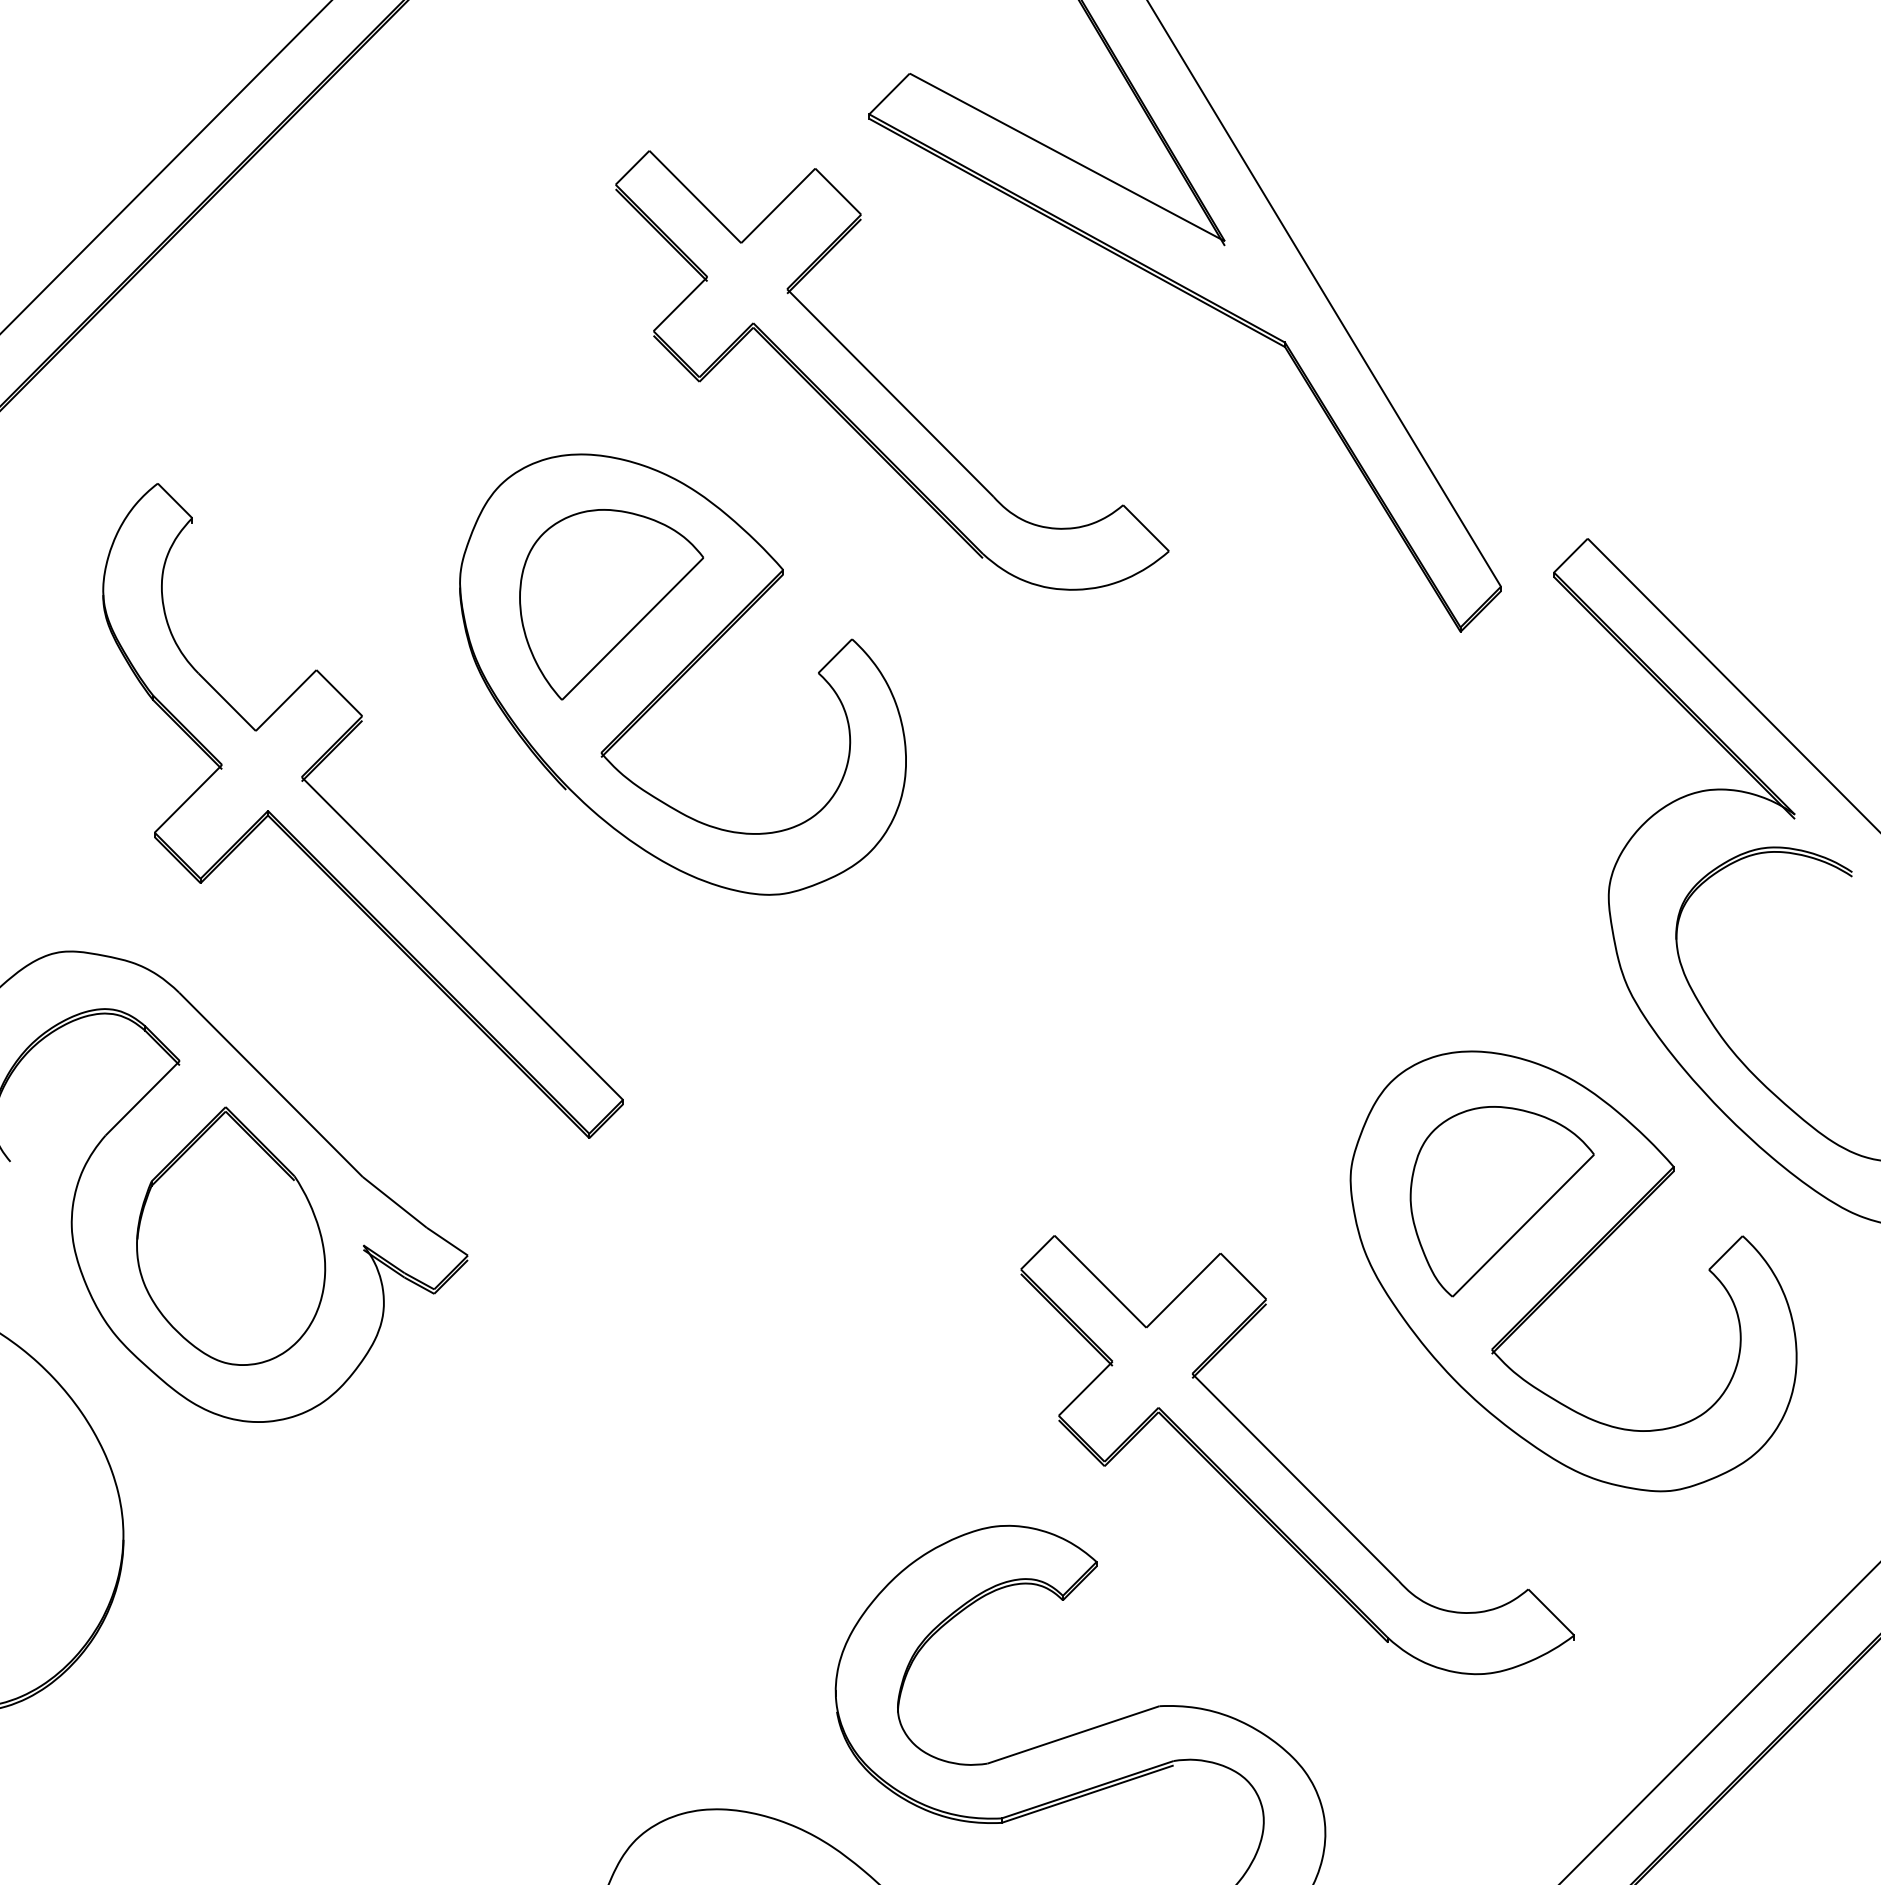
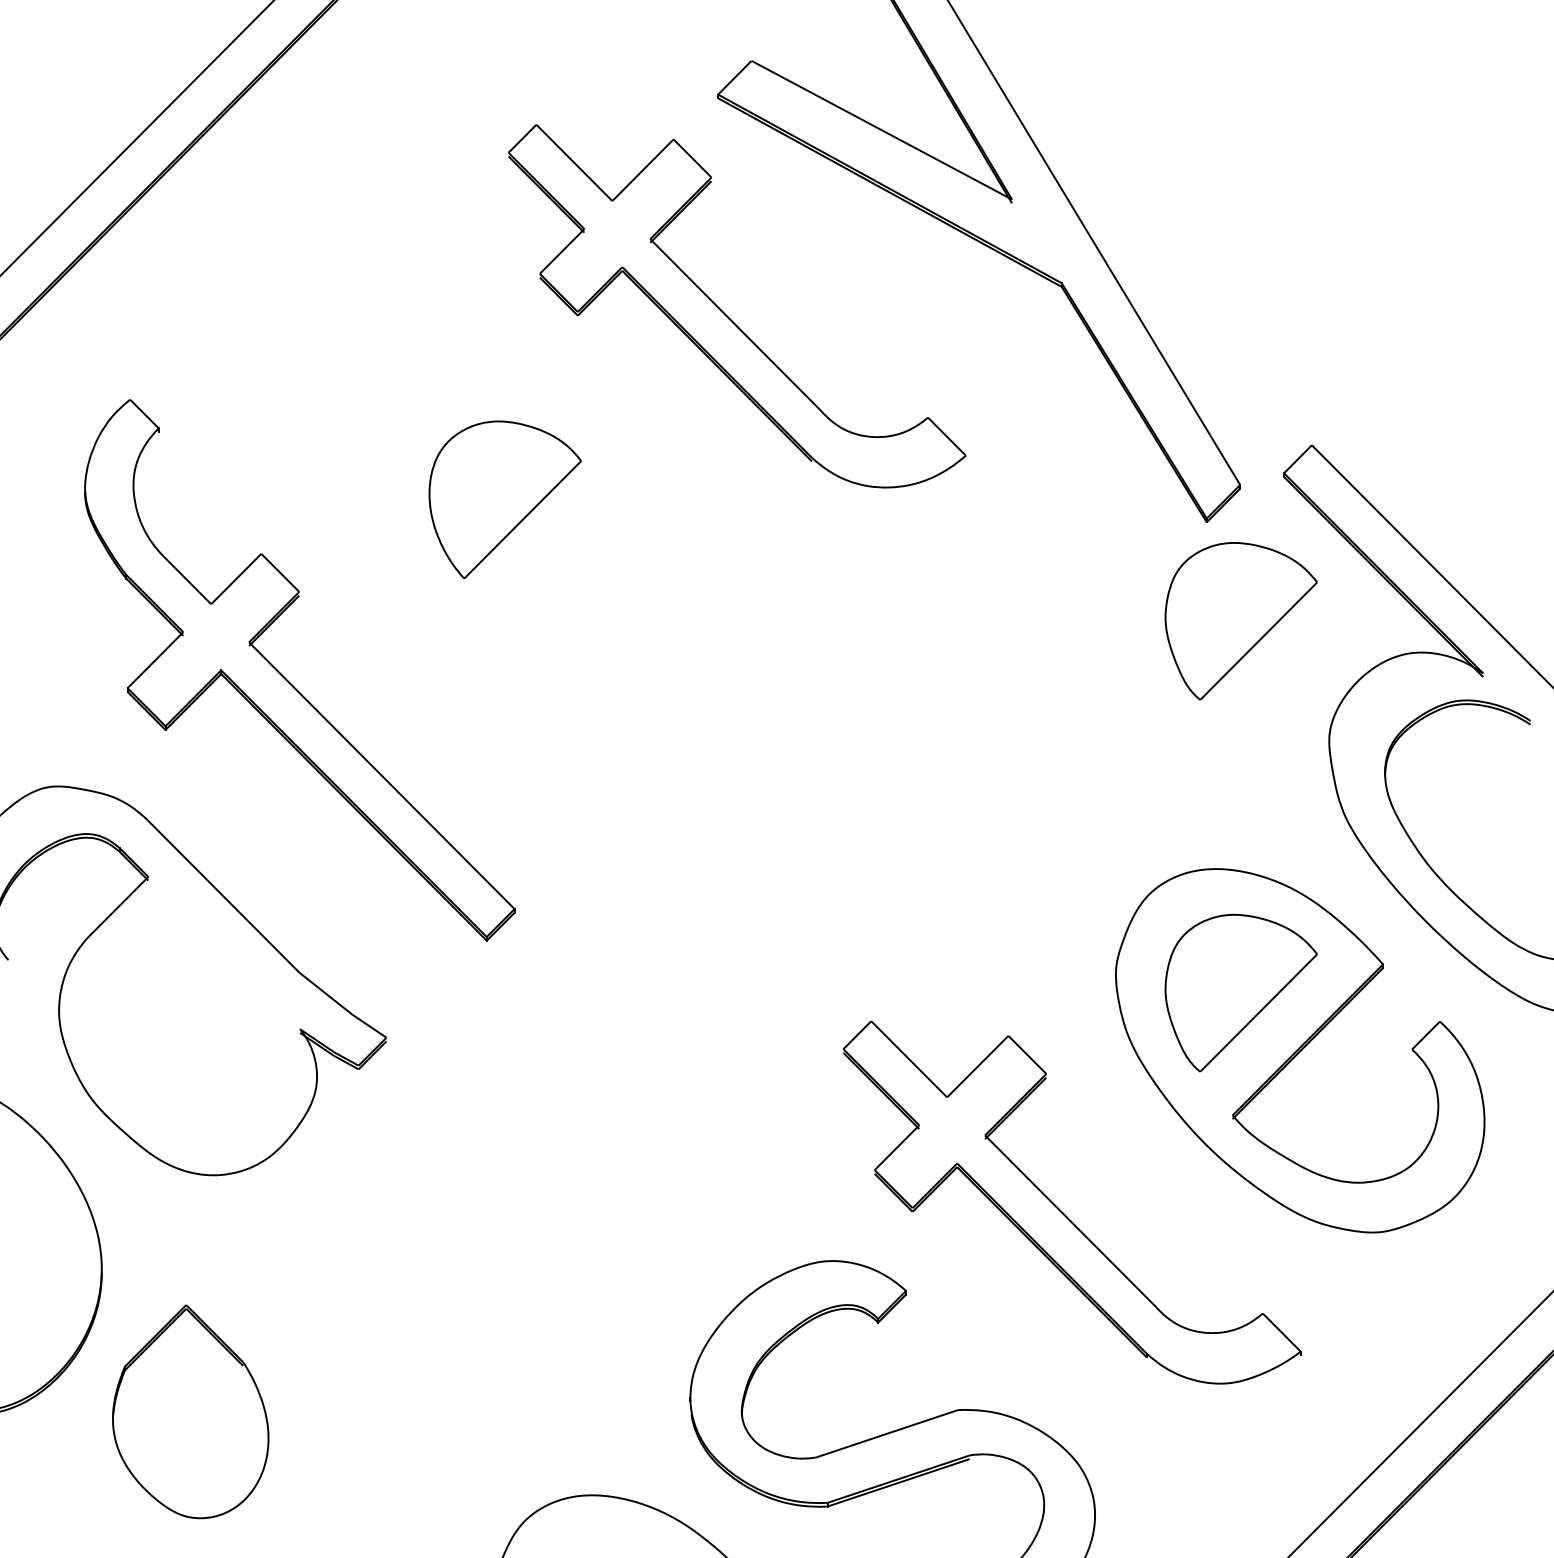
part: (682, 674) -> (563, 557), removed
part: (1501, 751) -> (1240, 621), added
part: (231, 1235) -> (191, 1411), moved

